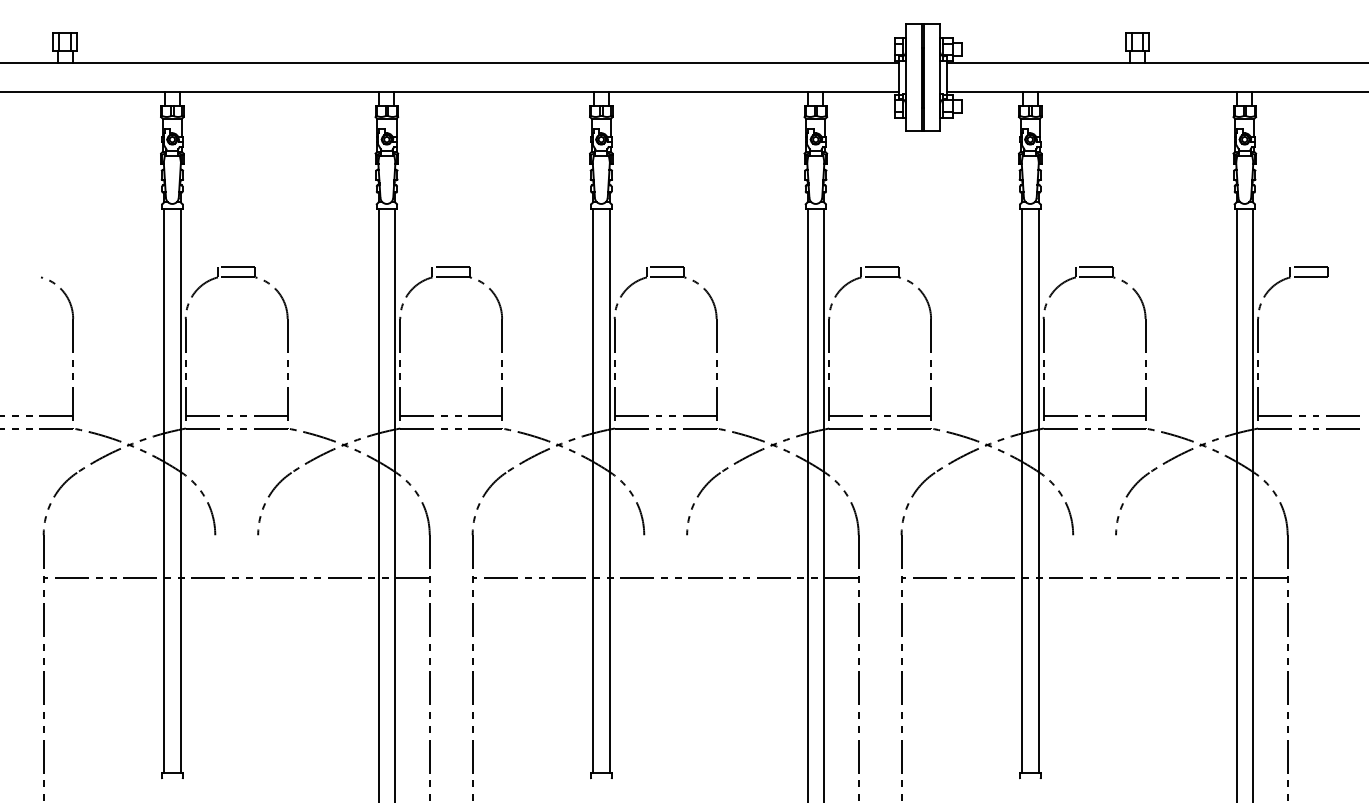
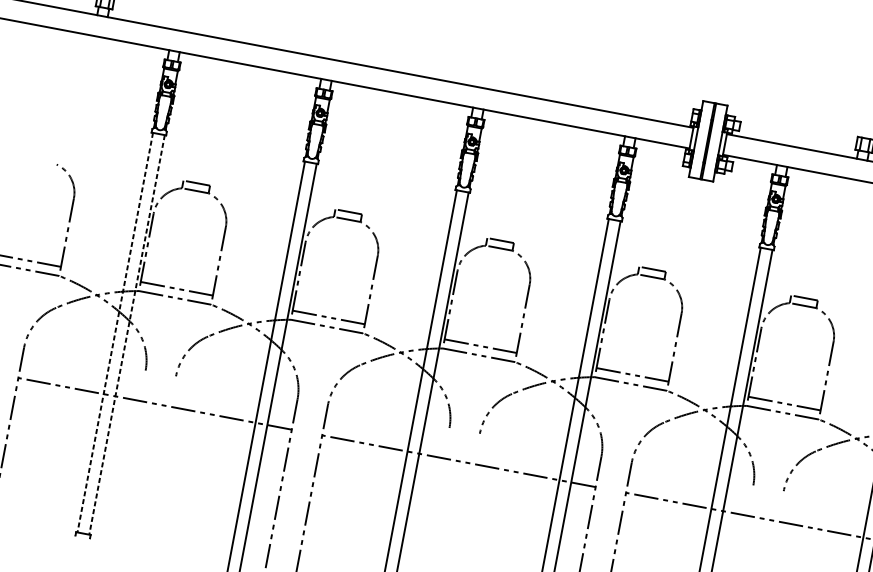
line: (164, 491) -> (115, 332), solid -> dashed
line: (180, 491) -> (126, 334), solid -> dashed

